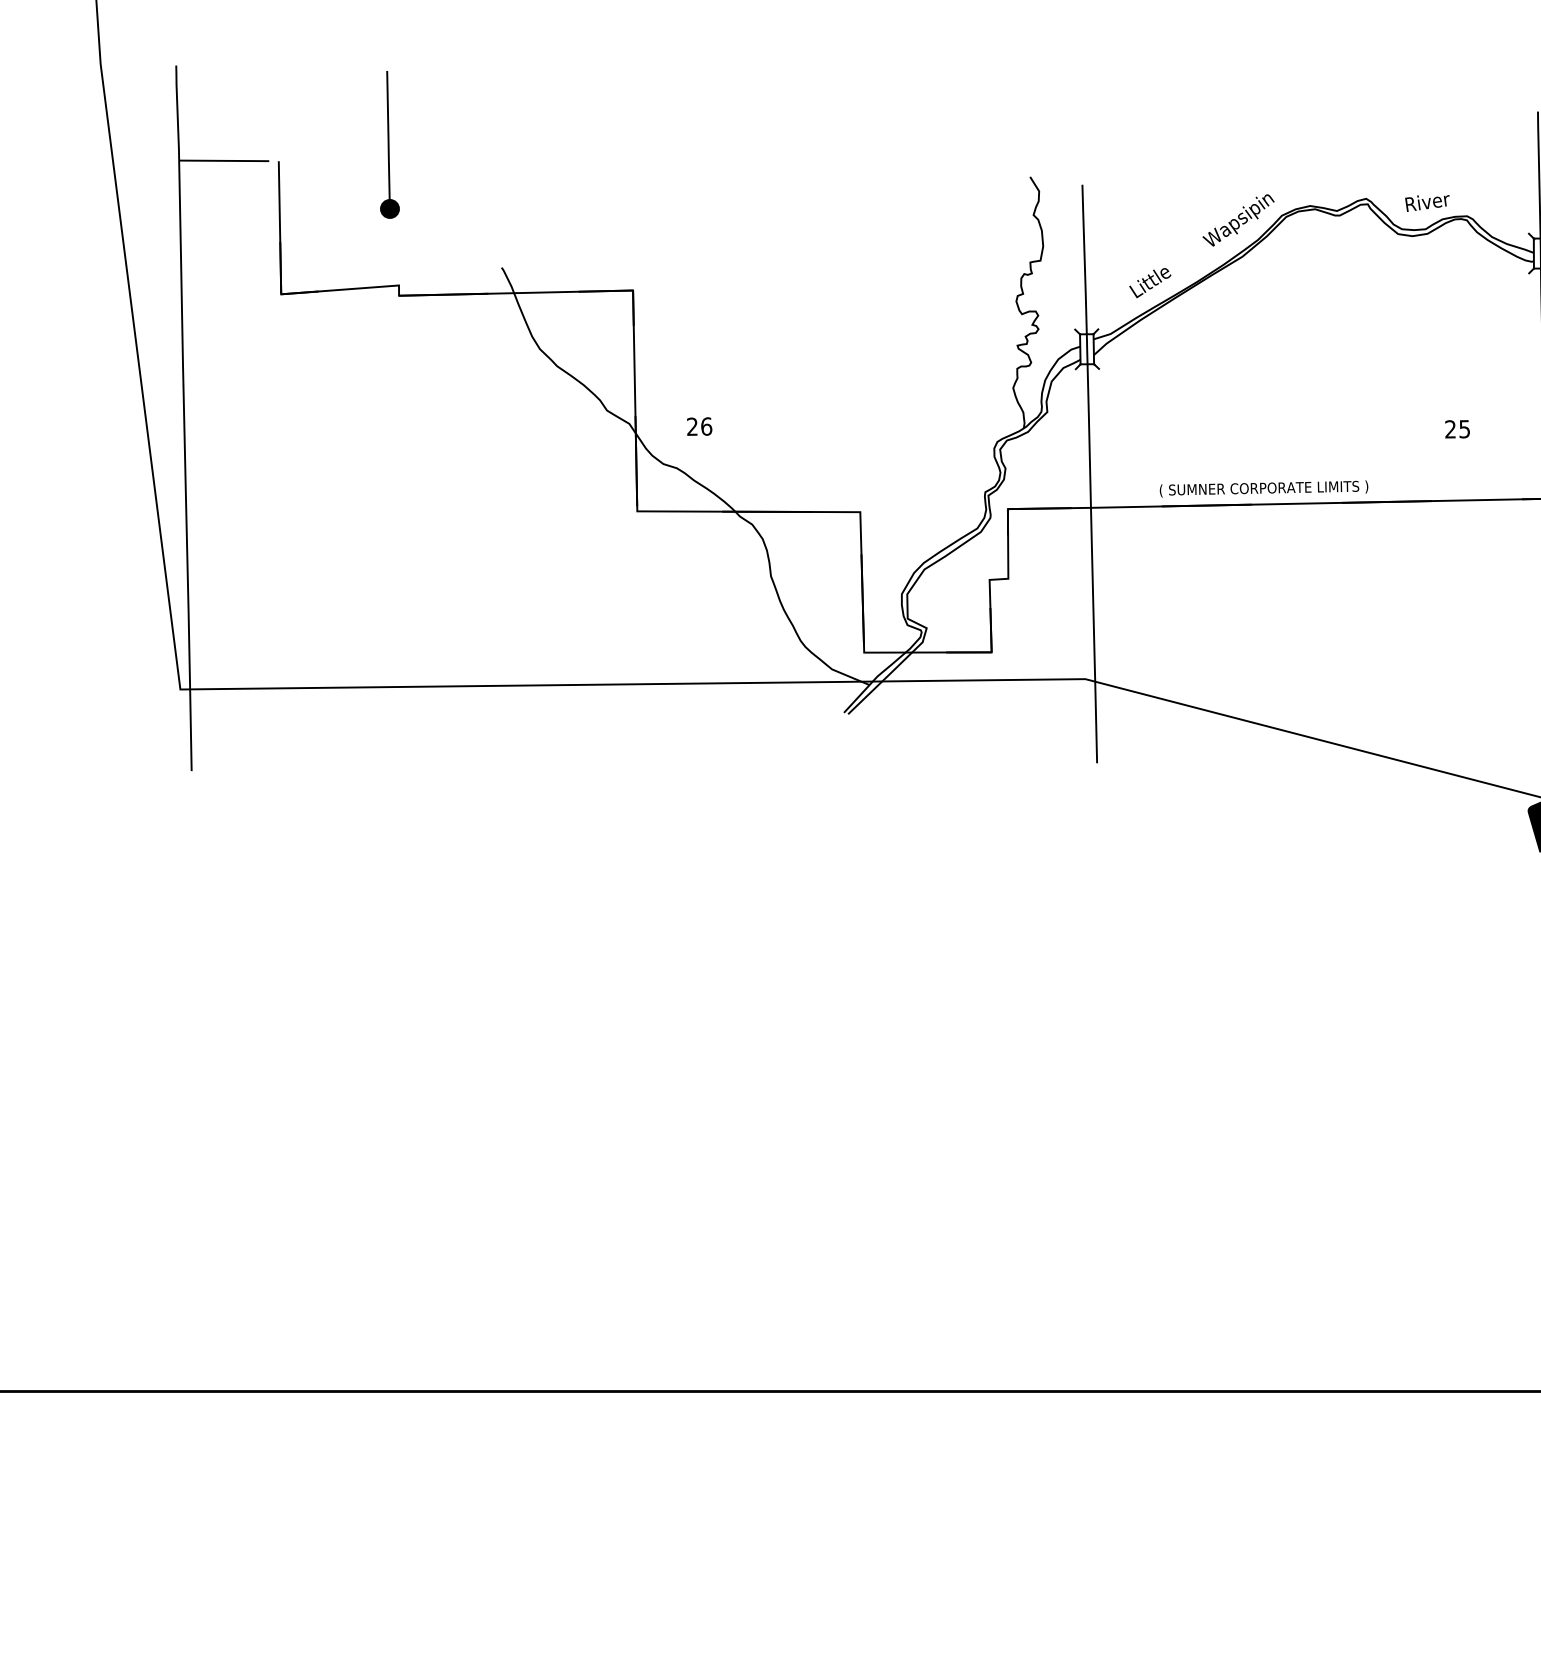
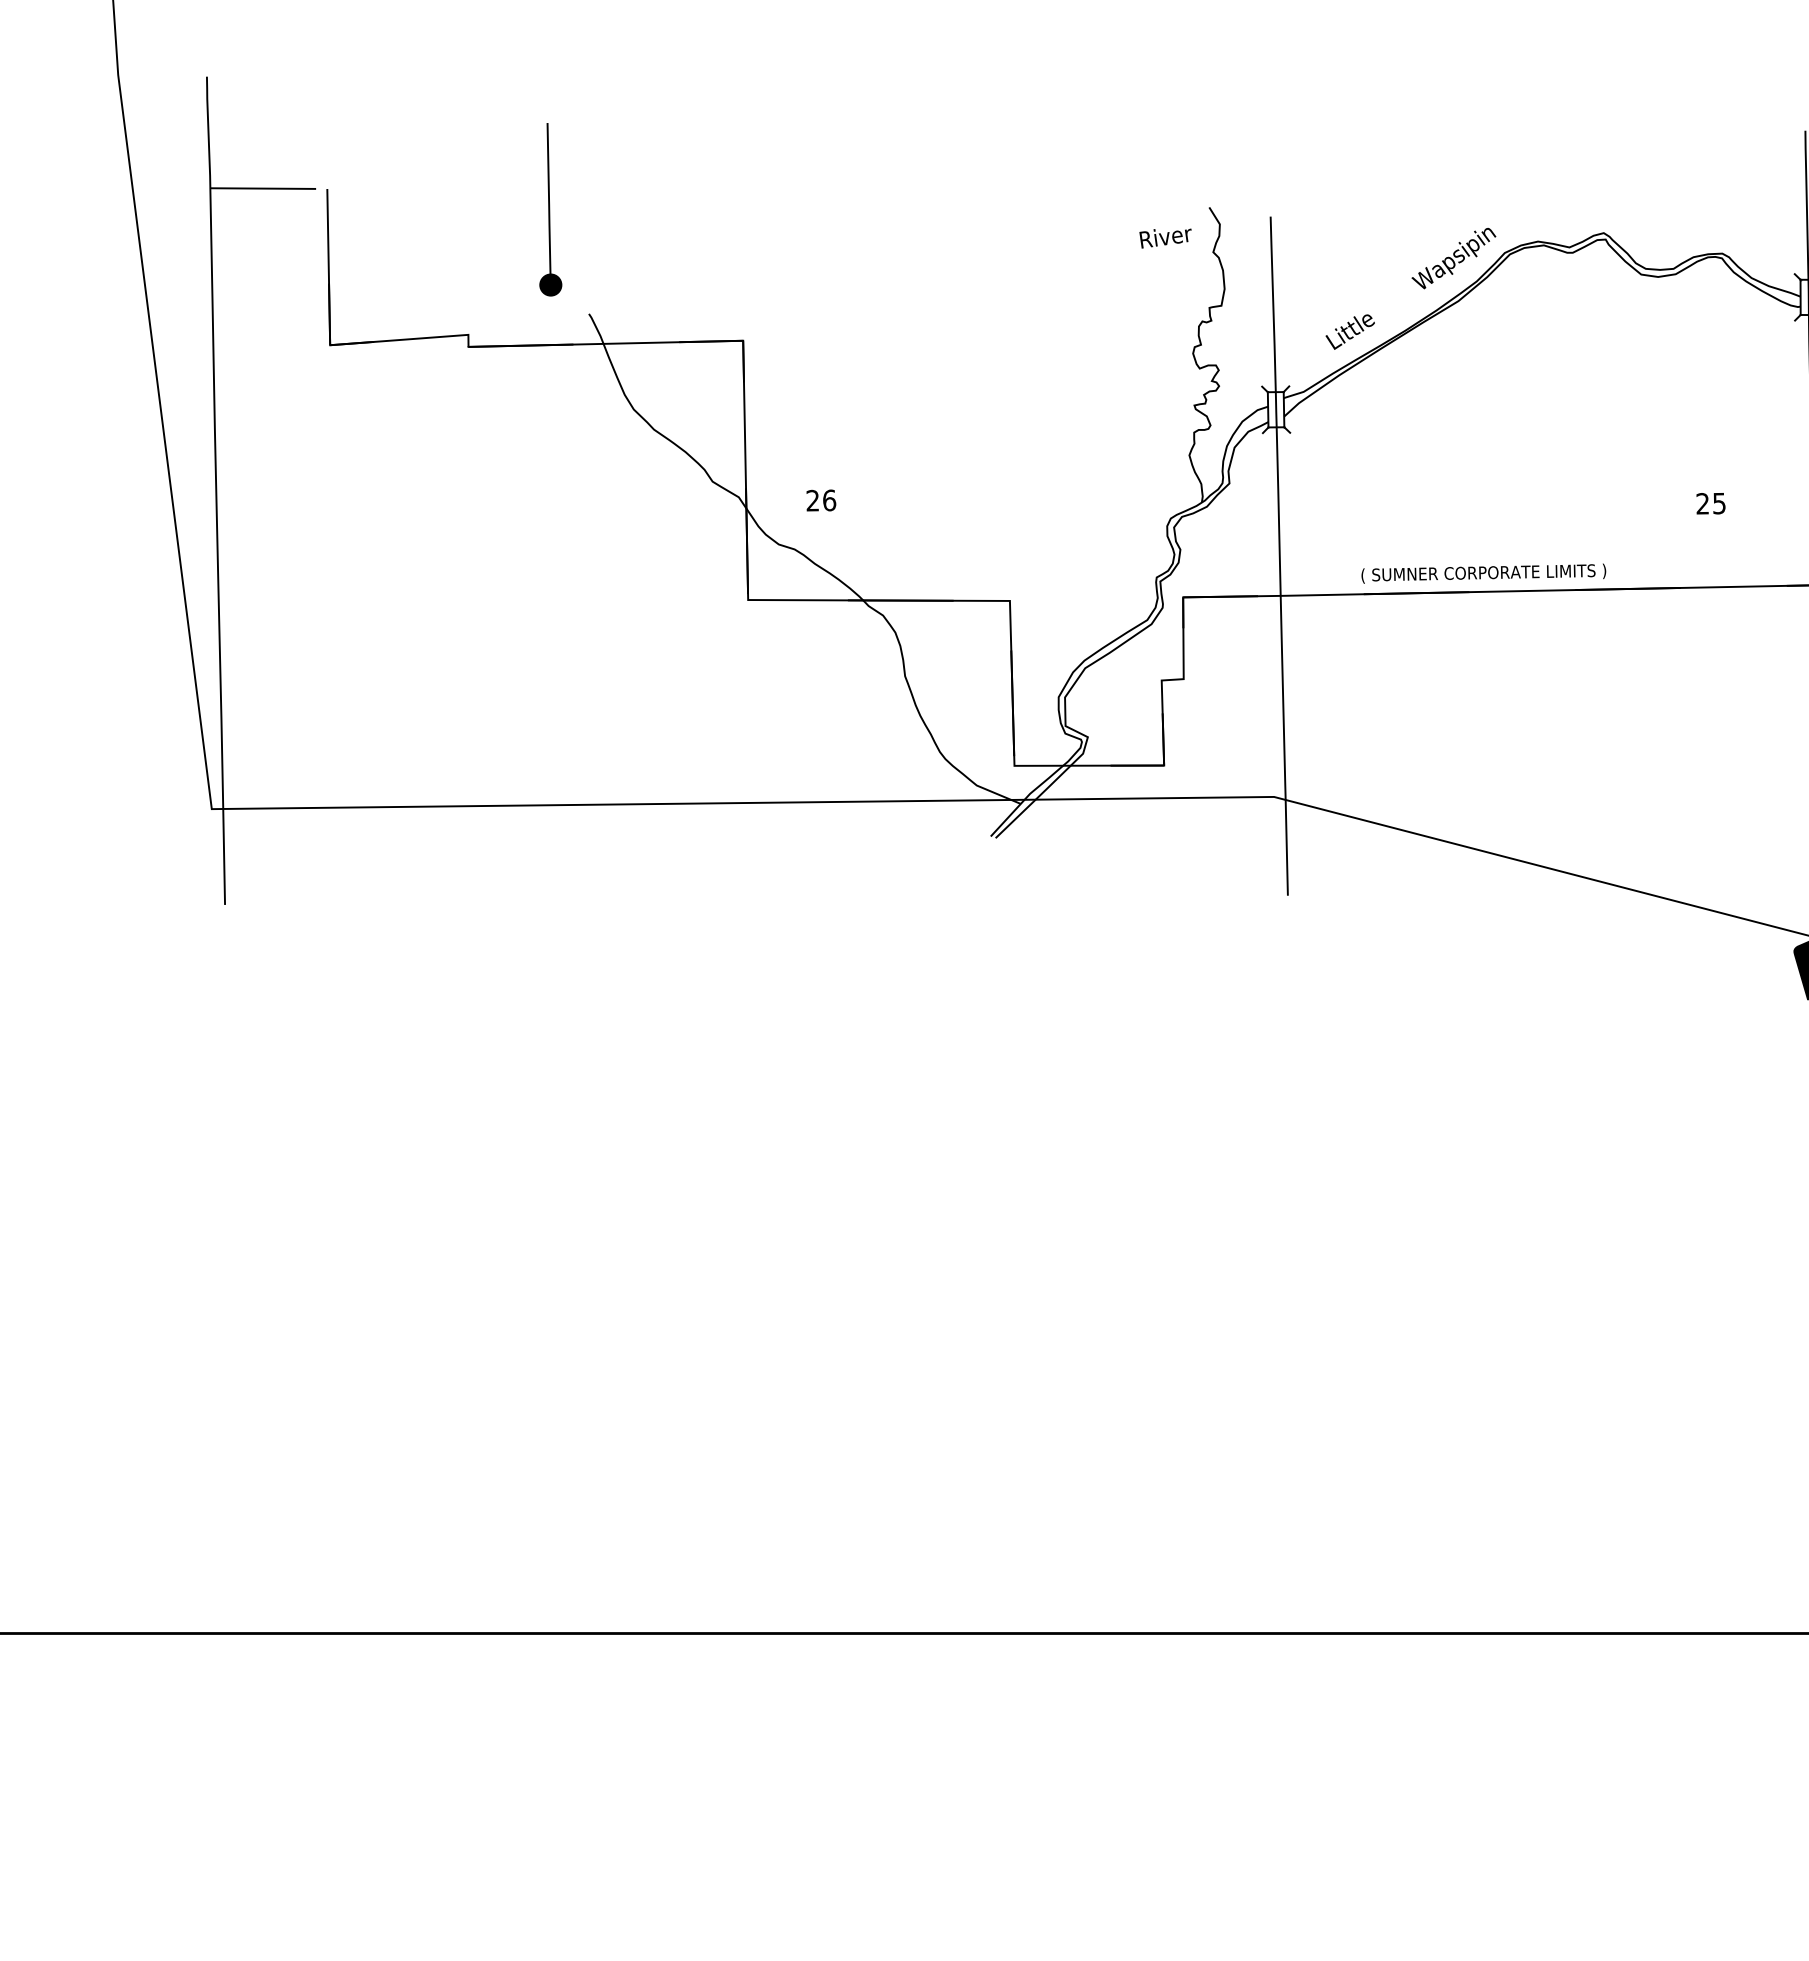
part: (389, 144) -> (550, 209), moved
text: (1427, 203) -> (1165, 238), moved

